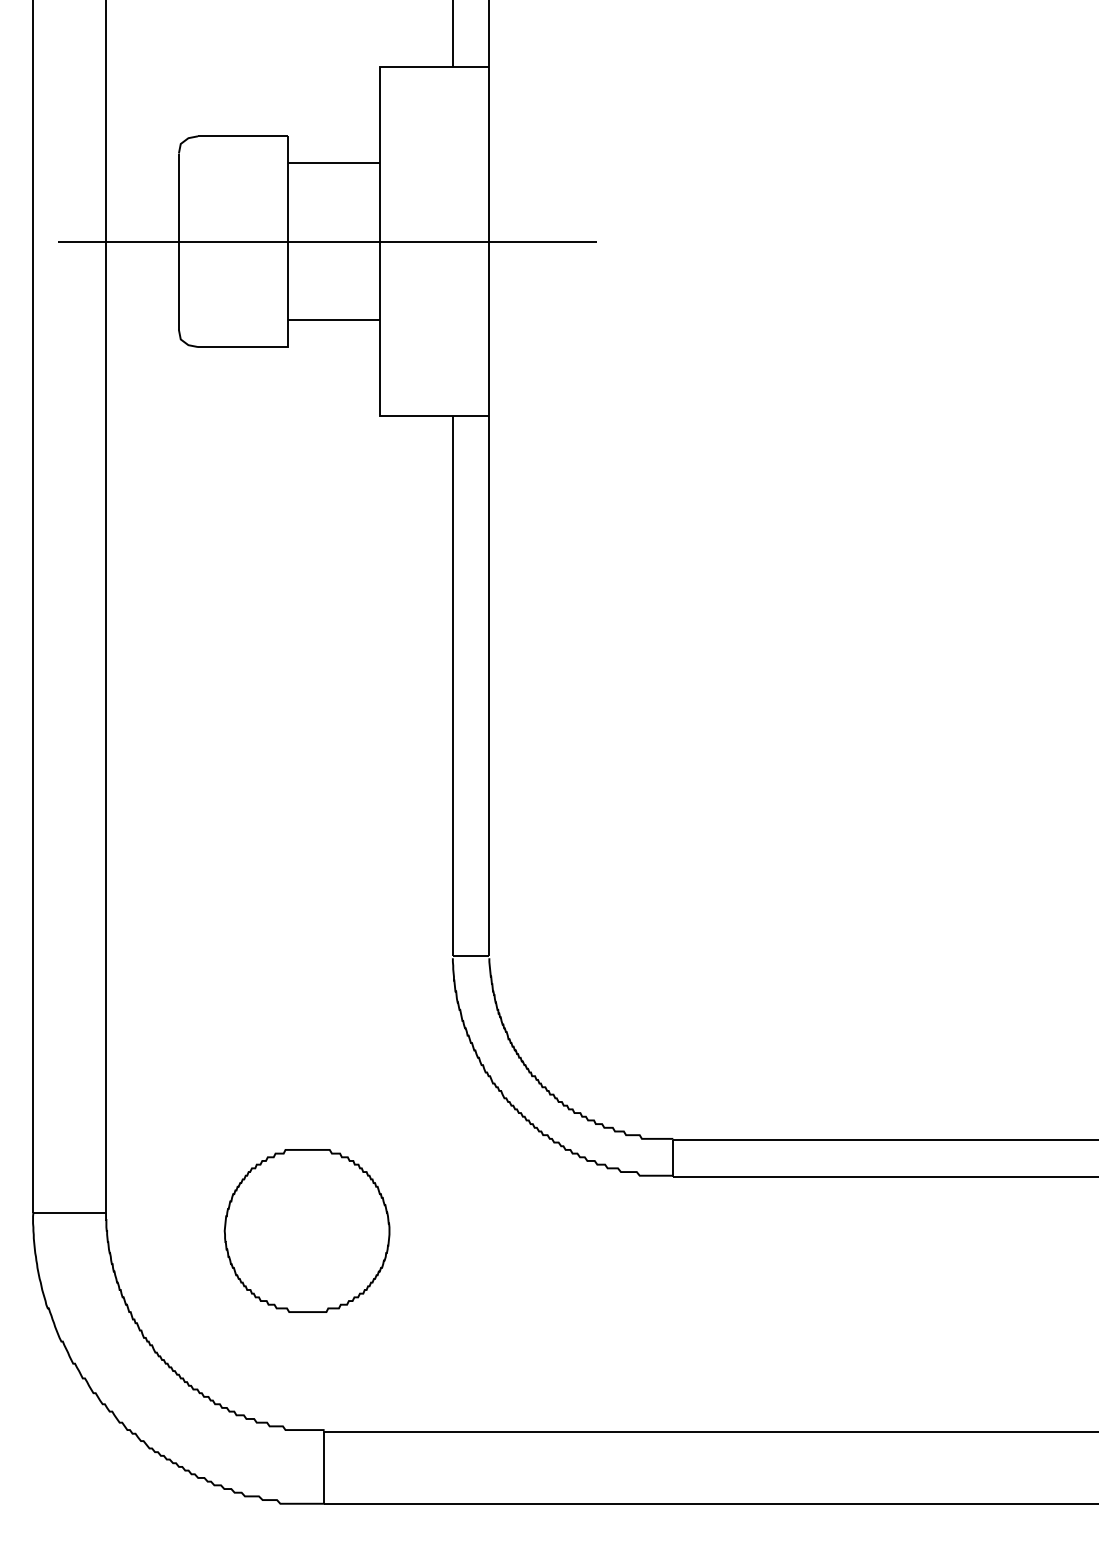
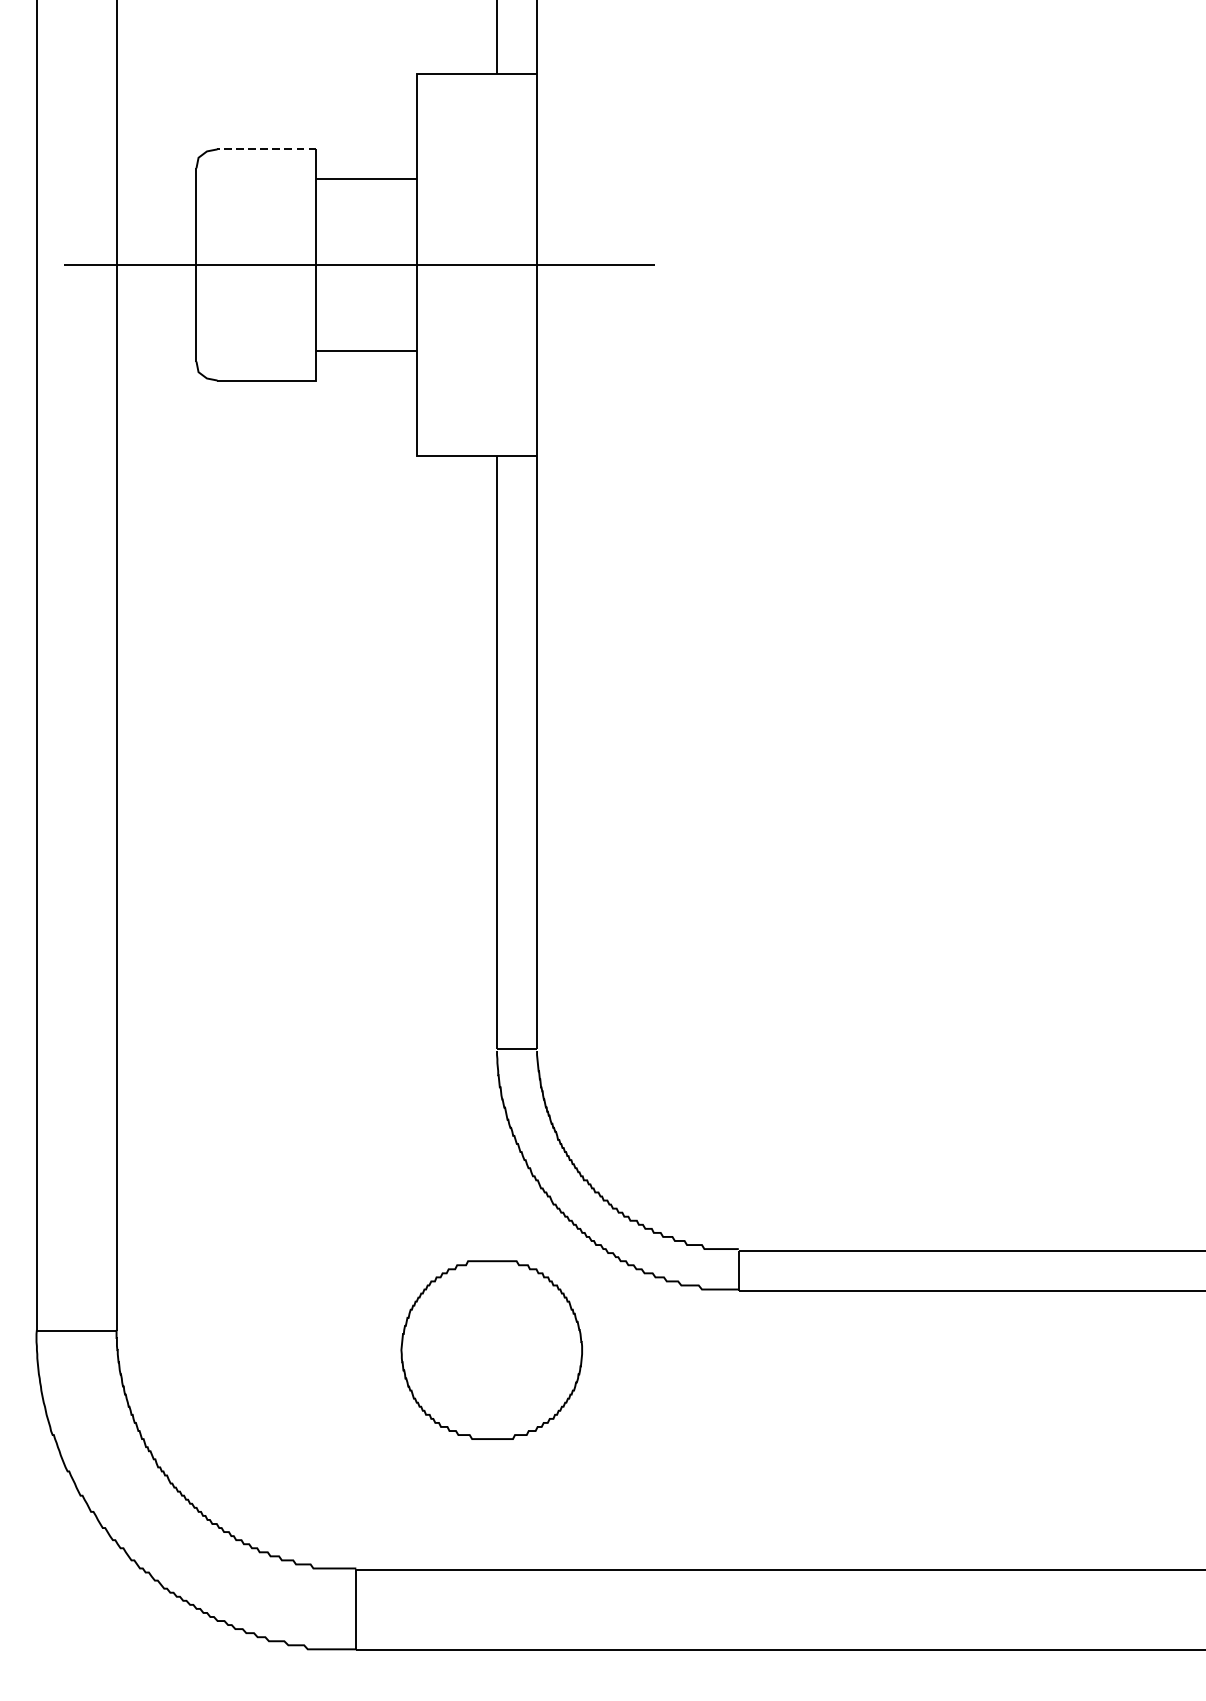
line: (242, 136) -> (266, 149), solid -> dashed
part: (306, 1230) -> (491, 1349), moved

